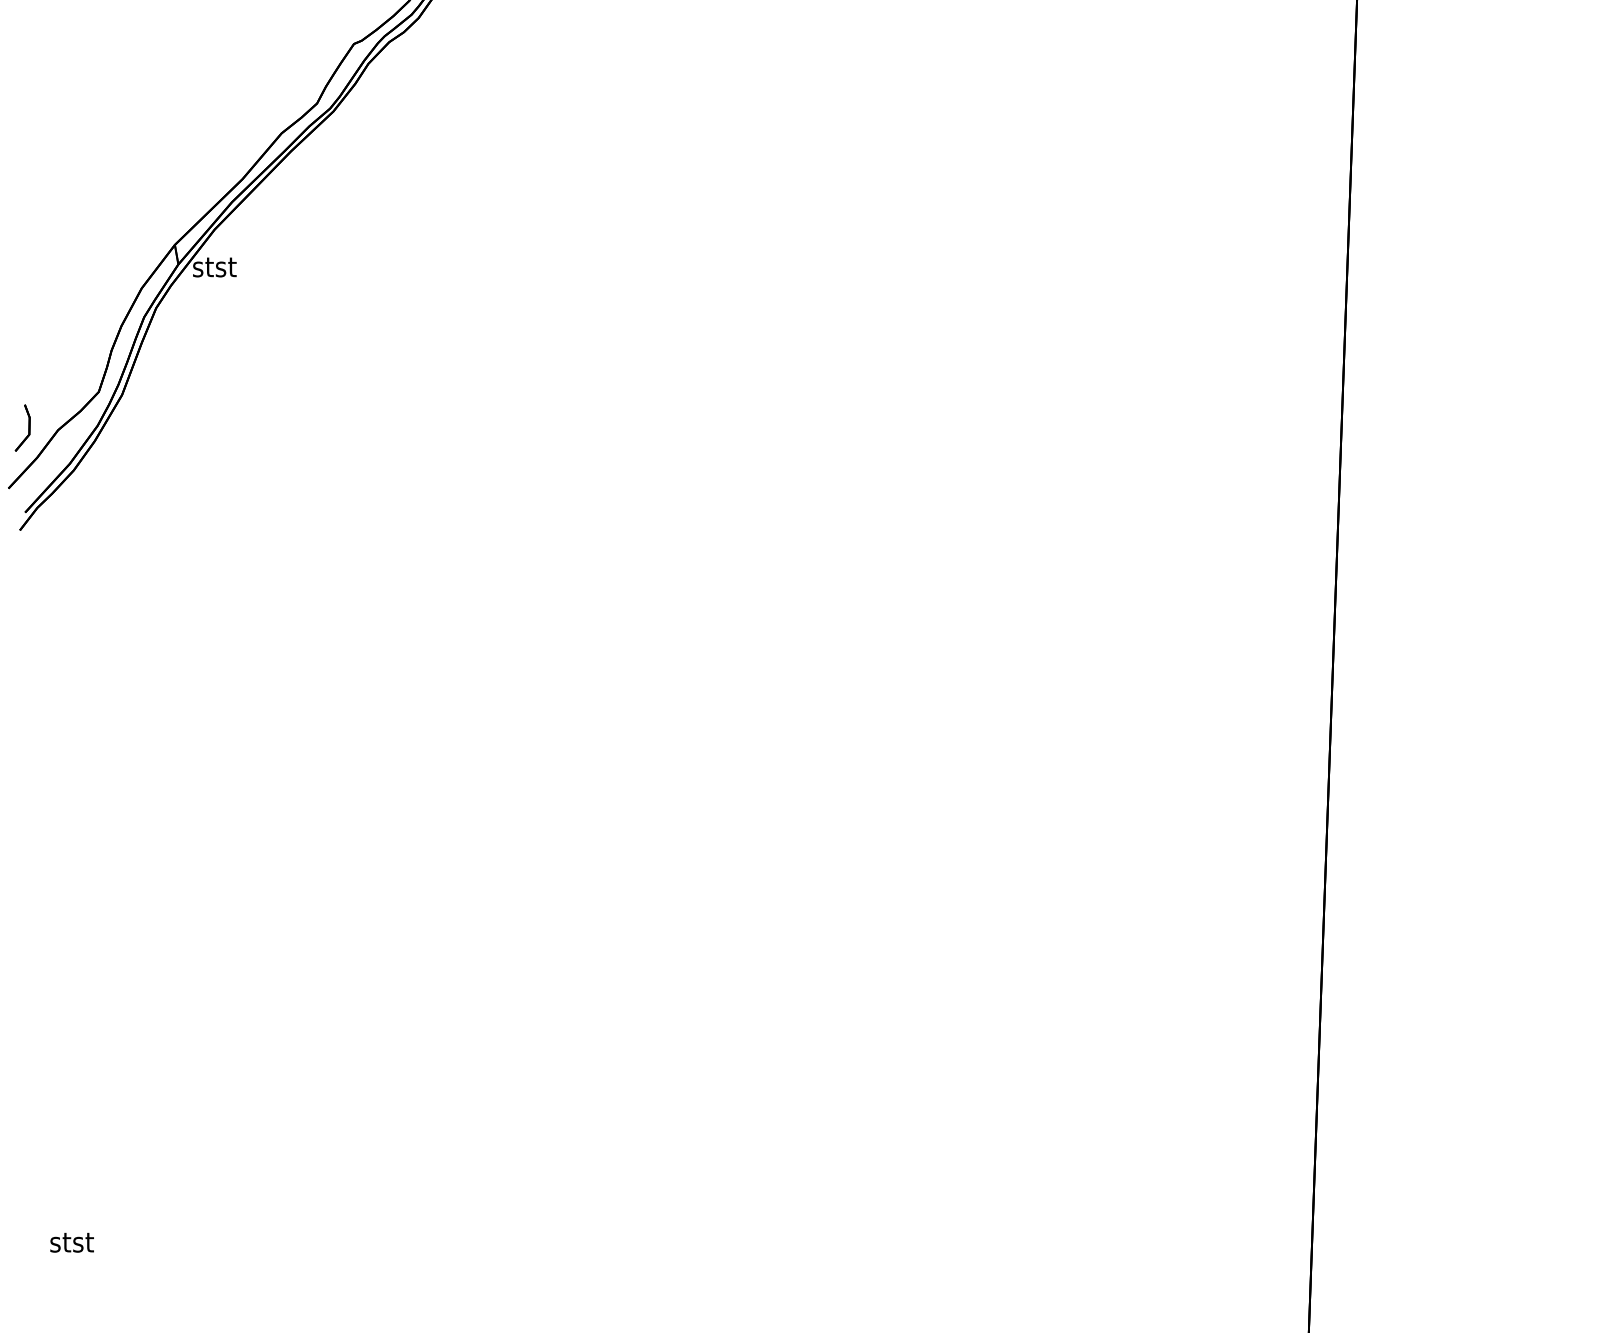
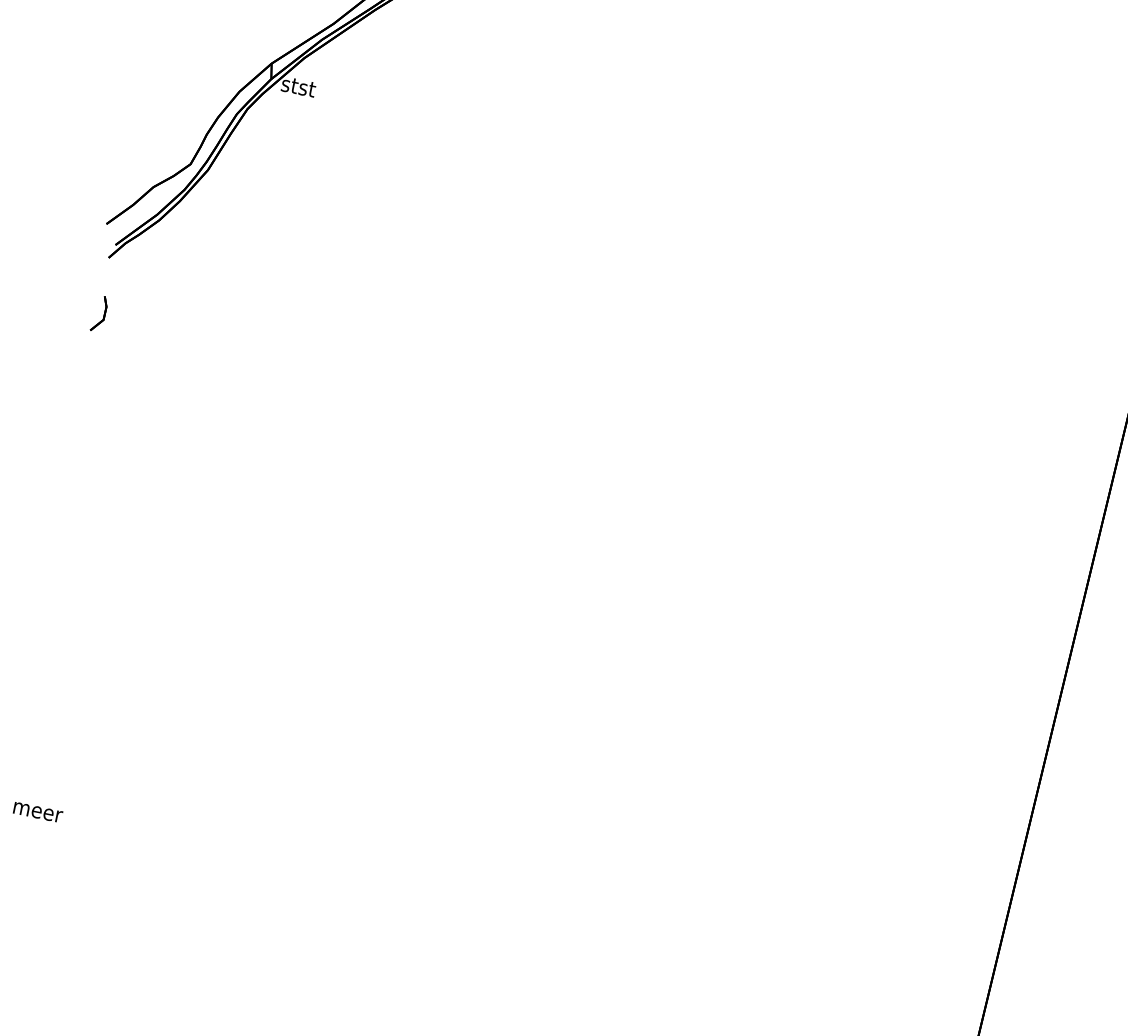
part: (22, 427) -> (99, 313), moved
text: (72, 1242) -> (38, 810), stst -> meer

